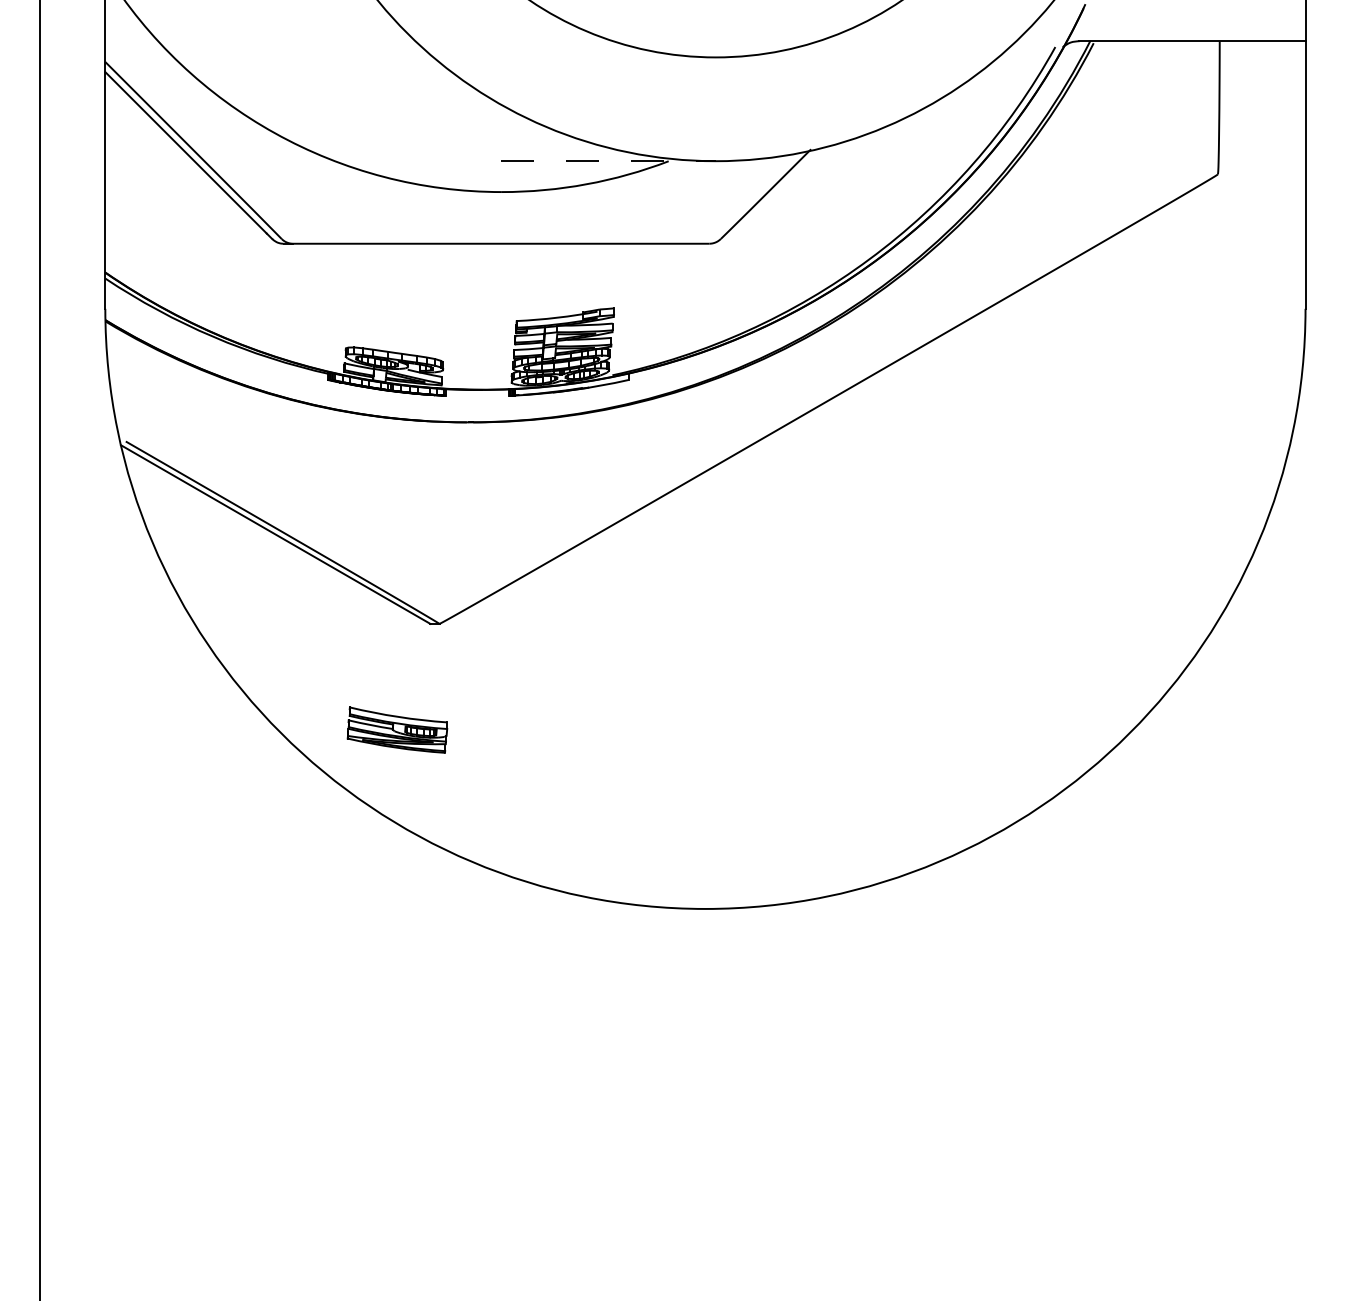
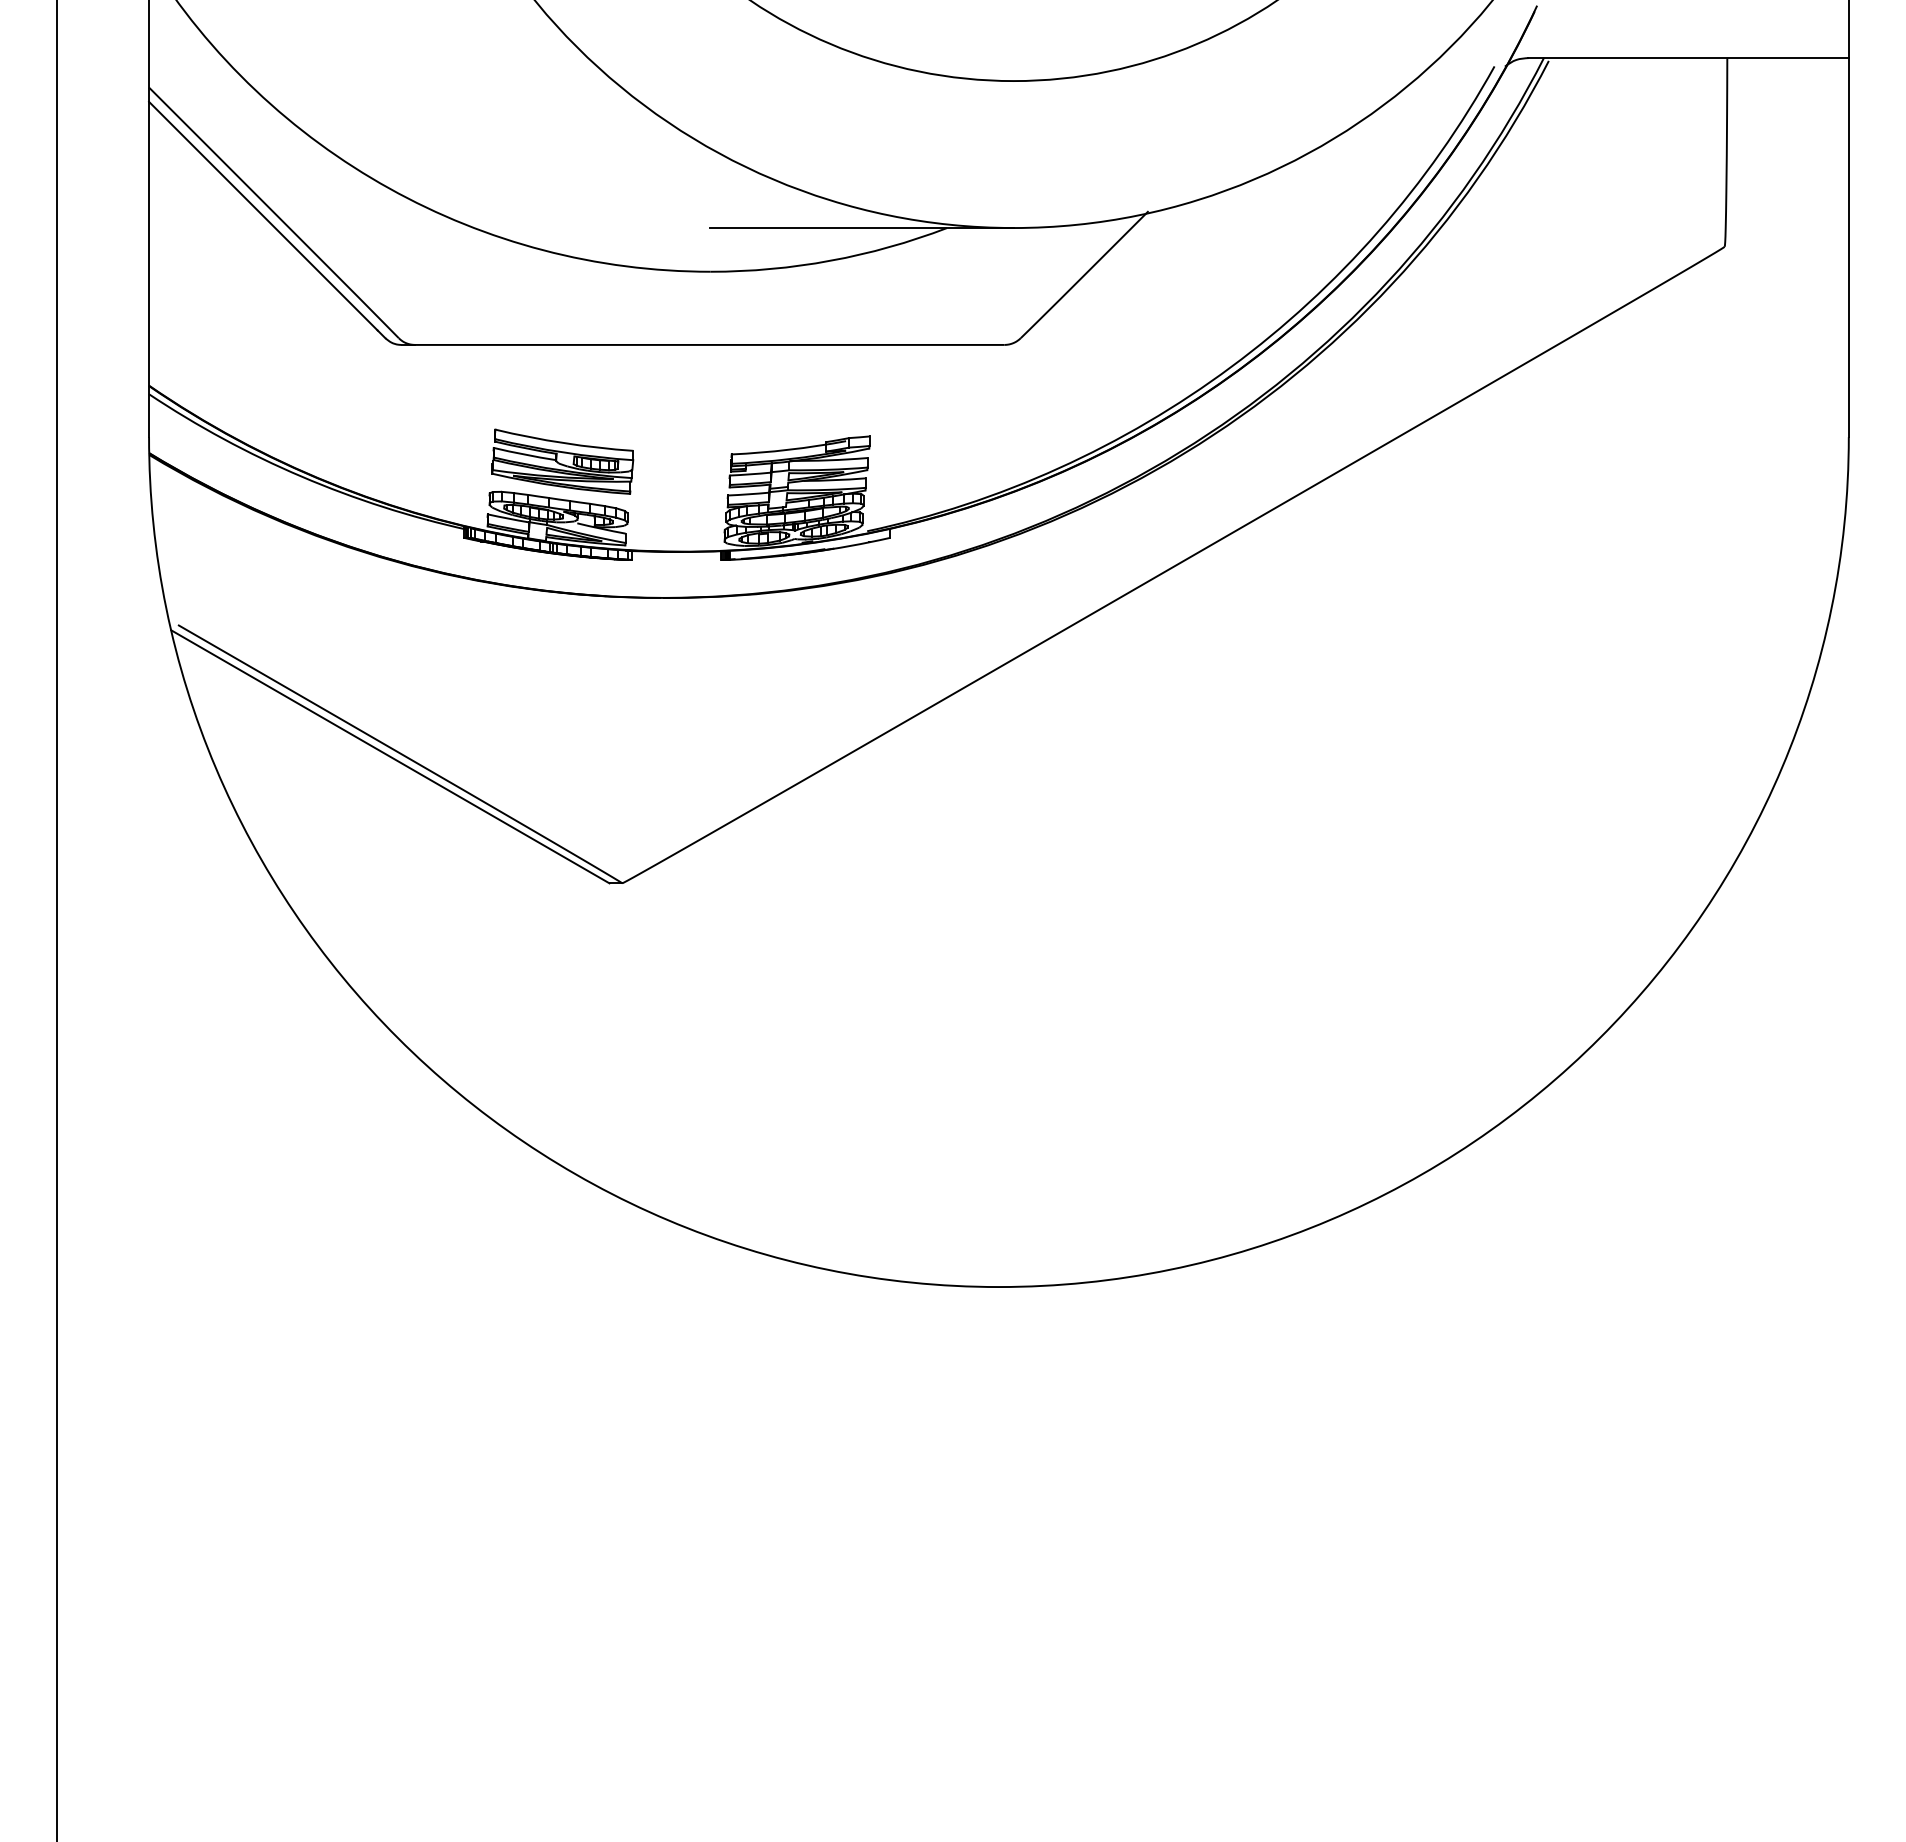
line: (608, 161) -> (861, 228), dashed -> solid
part: (397, 729) -> (562, 461), moved

